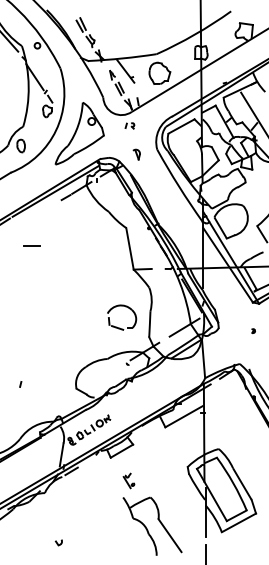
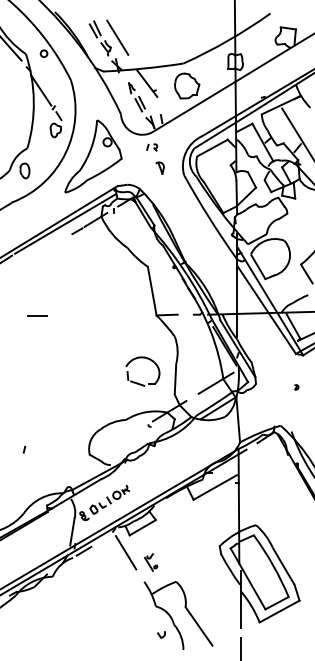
line: (100, 31) -> (117, 37), added
part: (136, 154) -> (159, 167), moved
line: (31, 245) -> (37, 315), moved
line: (107, 472) -> (125, 552), added
part: (58, 542) -> (161, 634), moved

